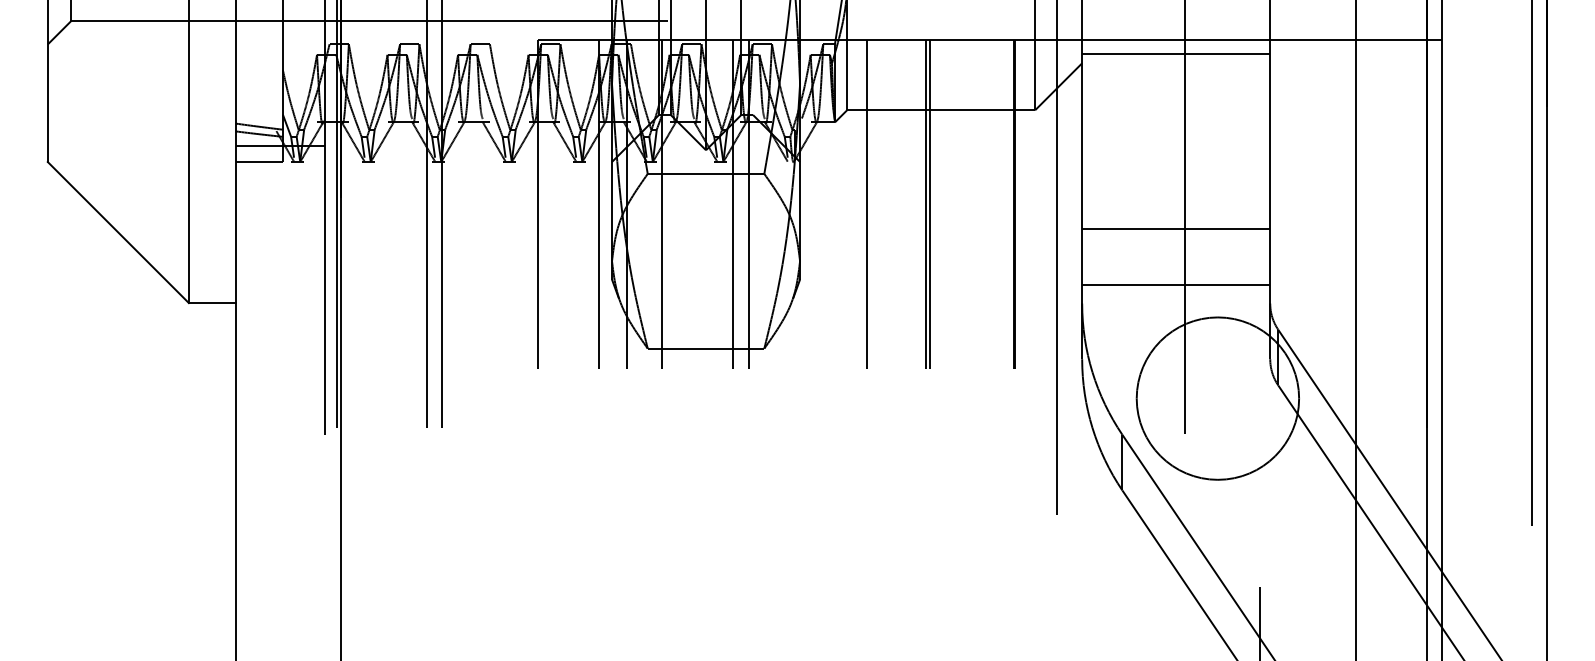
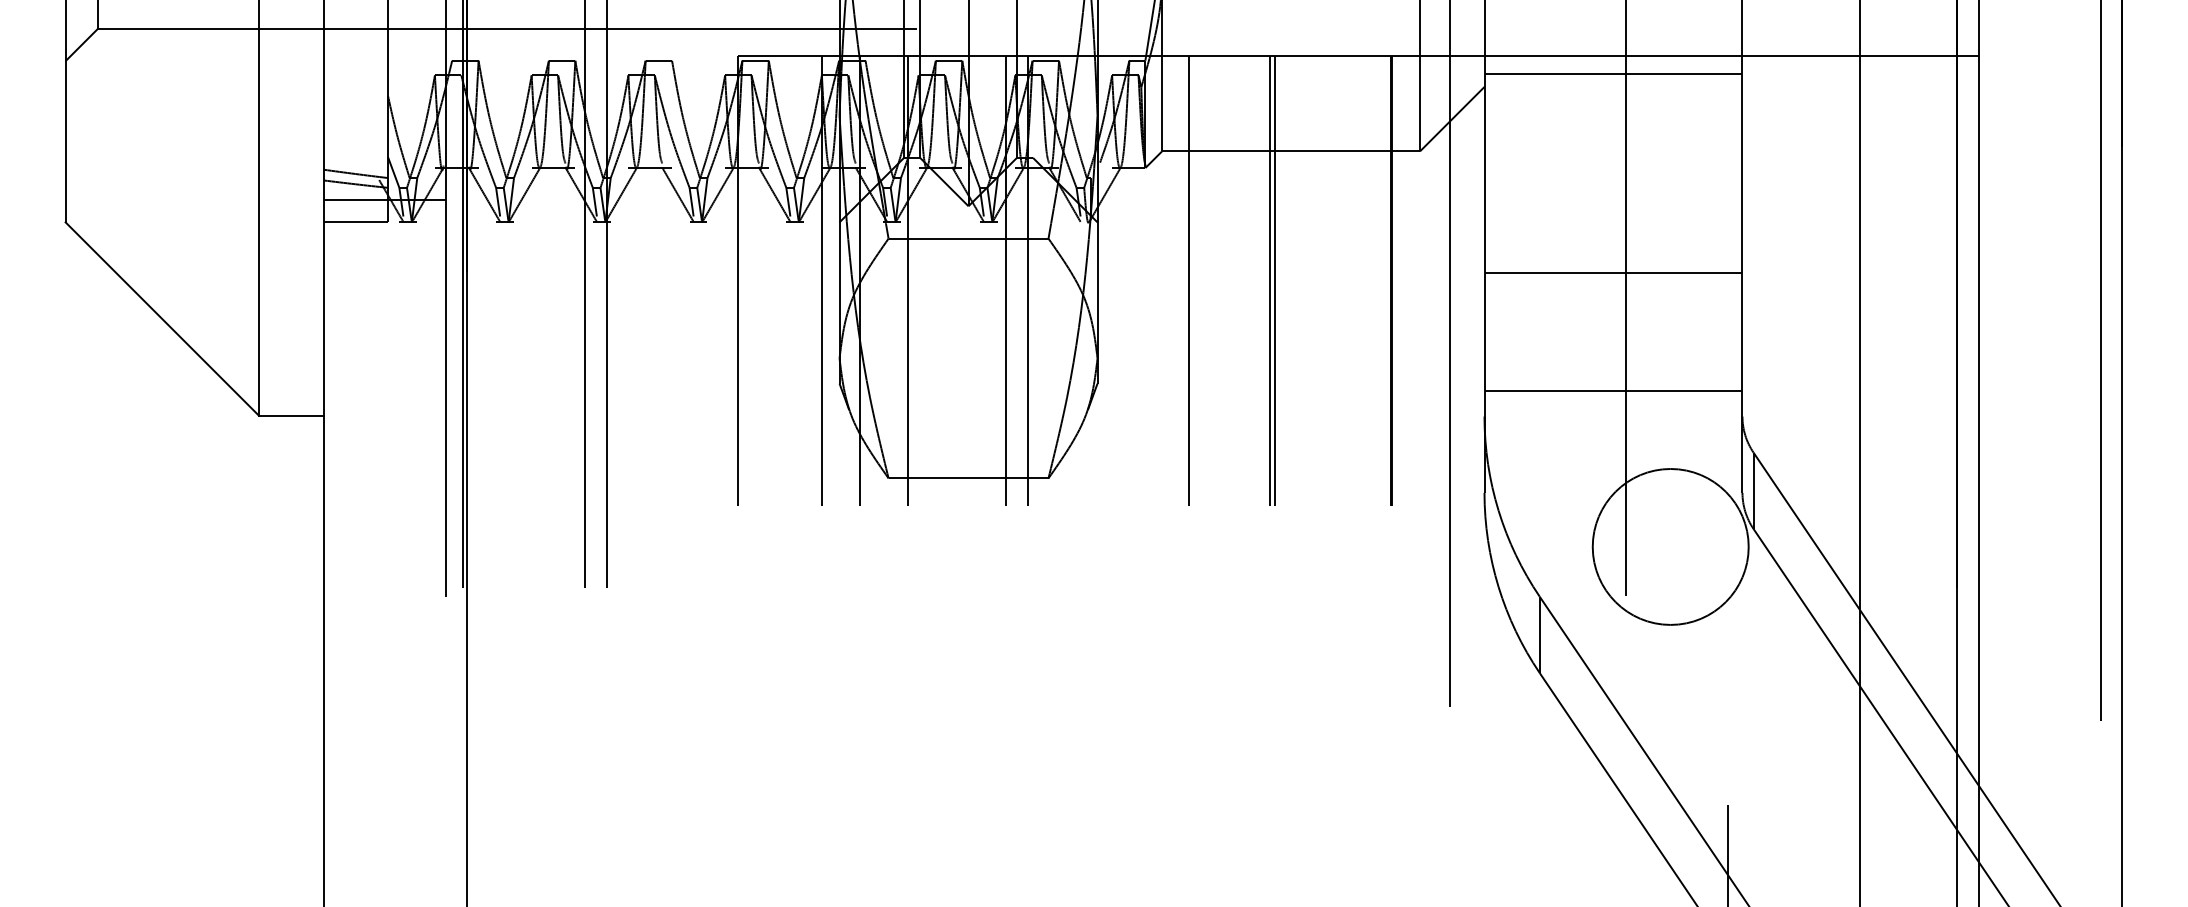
line: (1176, 229) -> (1613, 272), moved
circle: (1217, 398) -> (1670, 546), size x0.7

